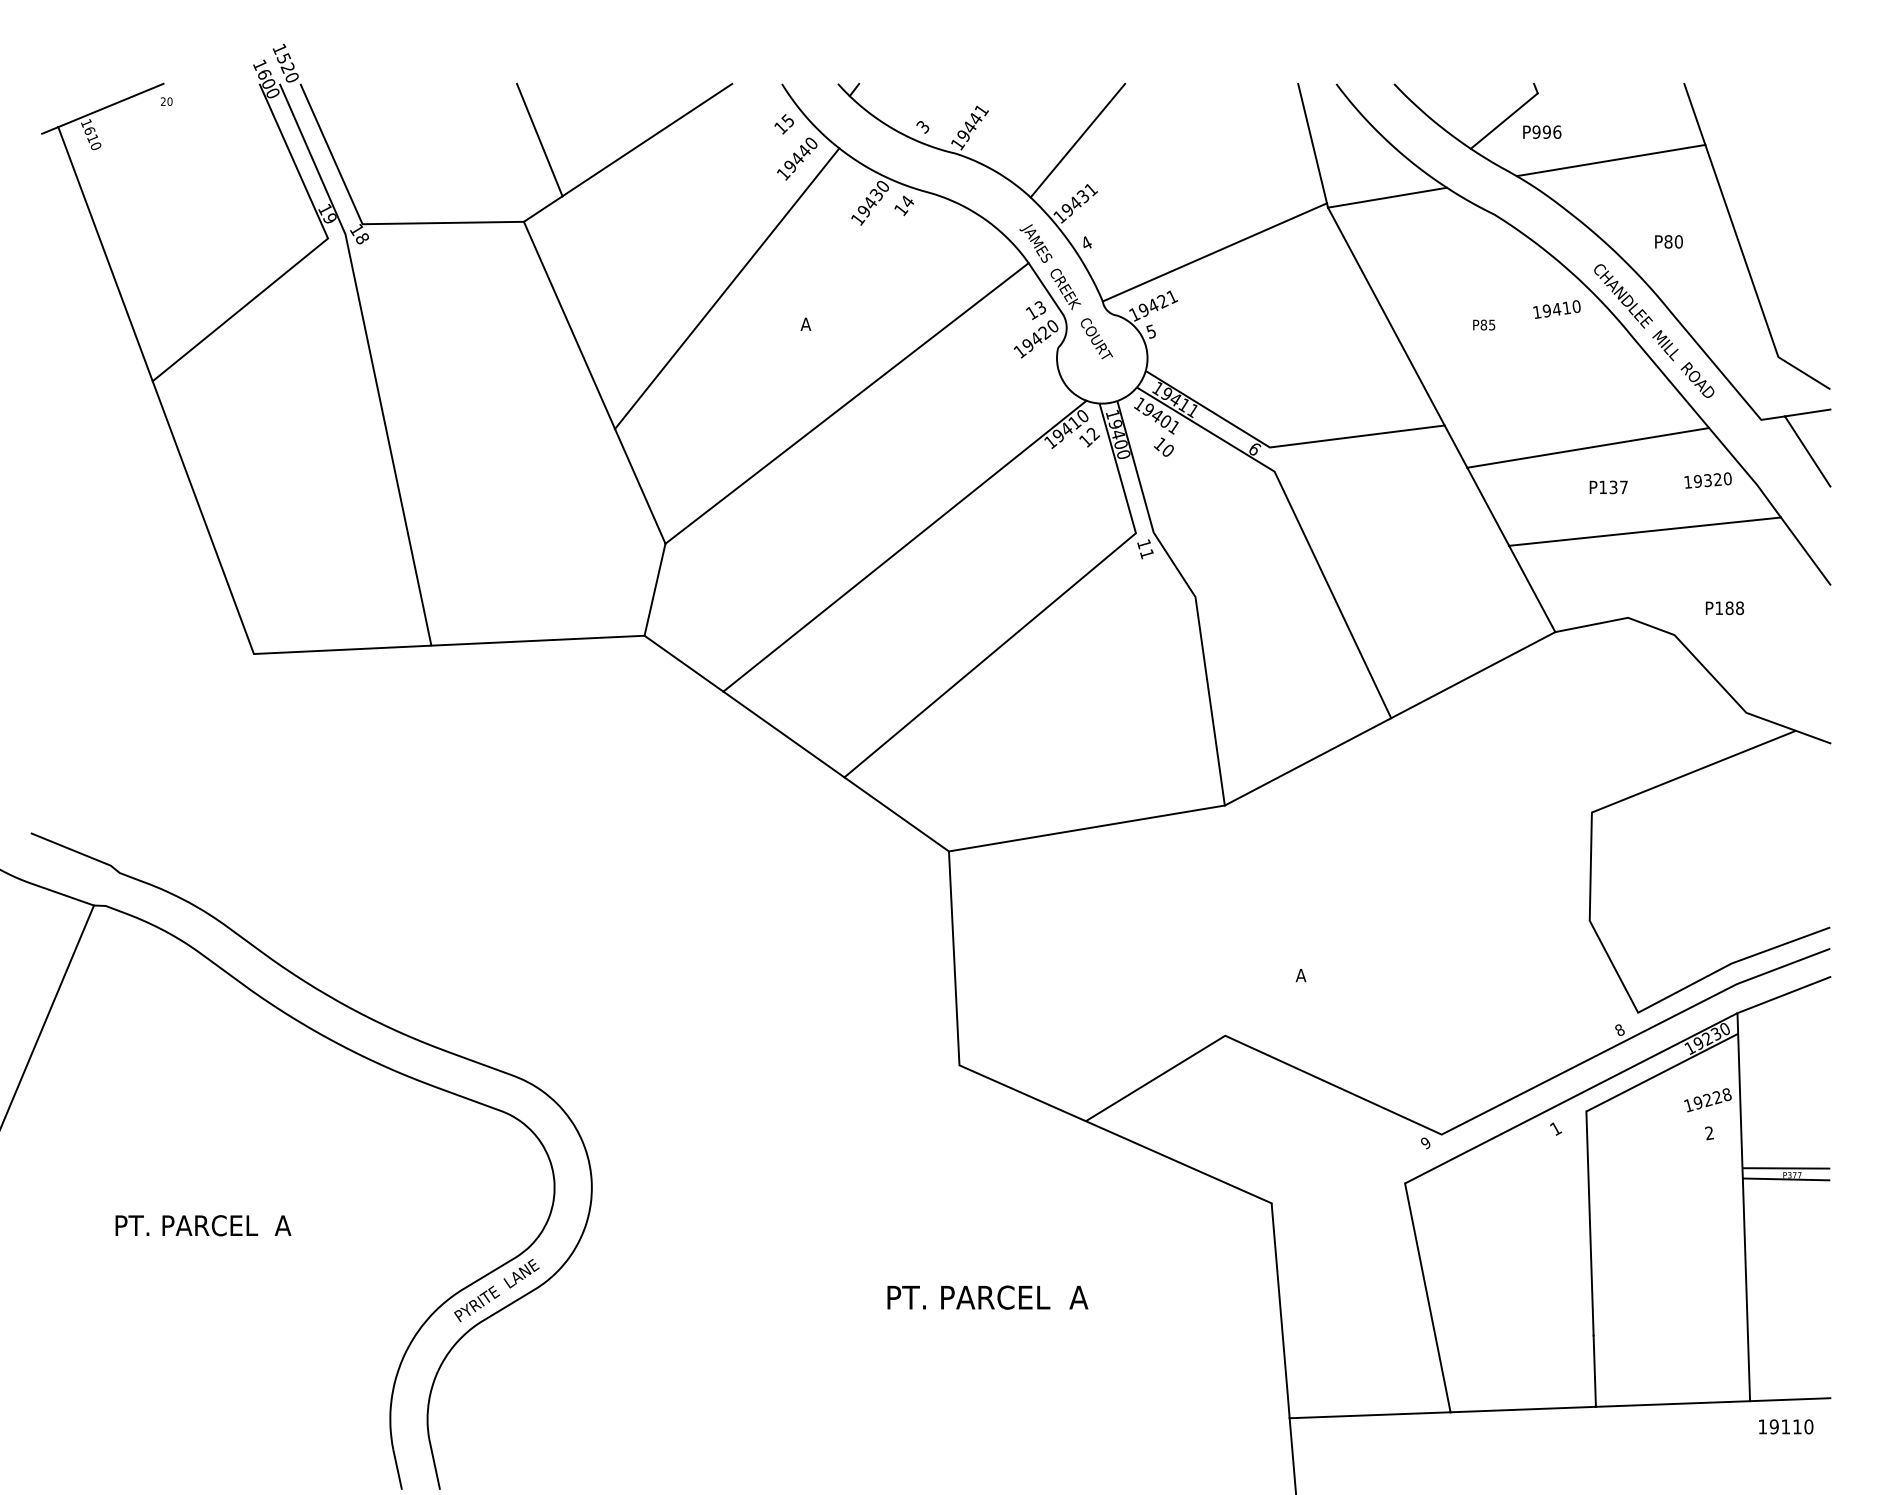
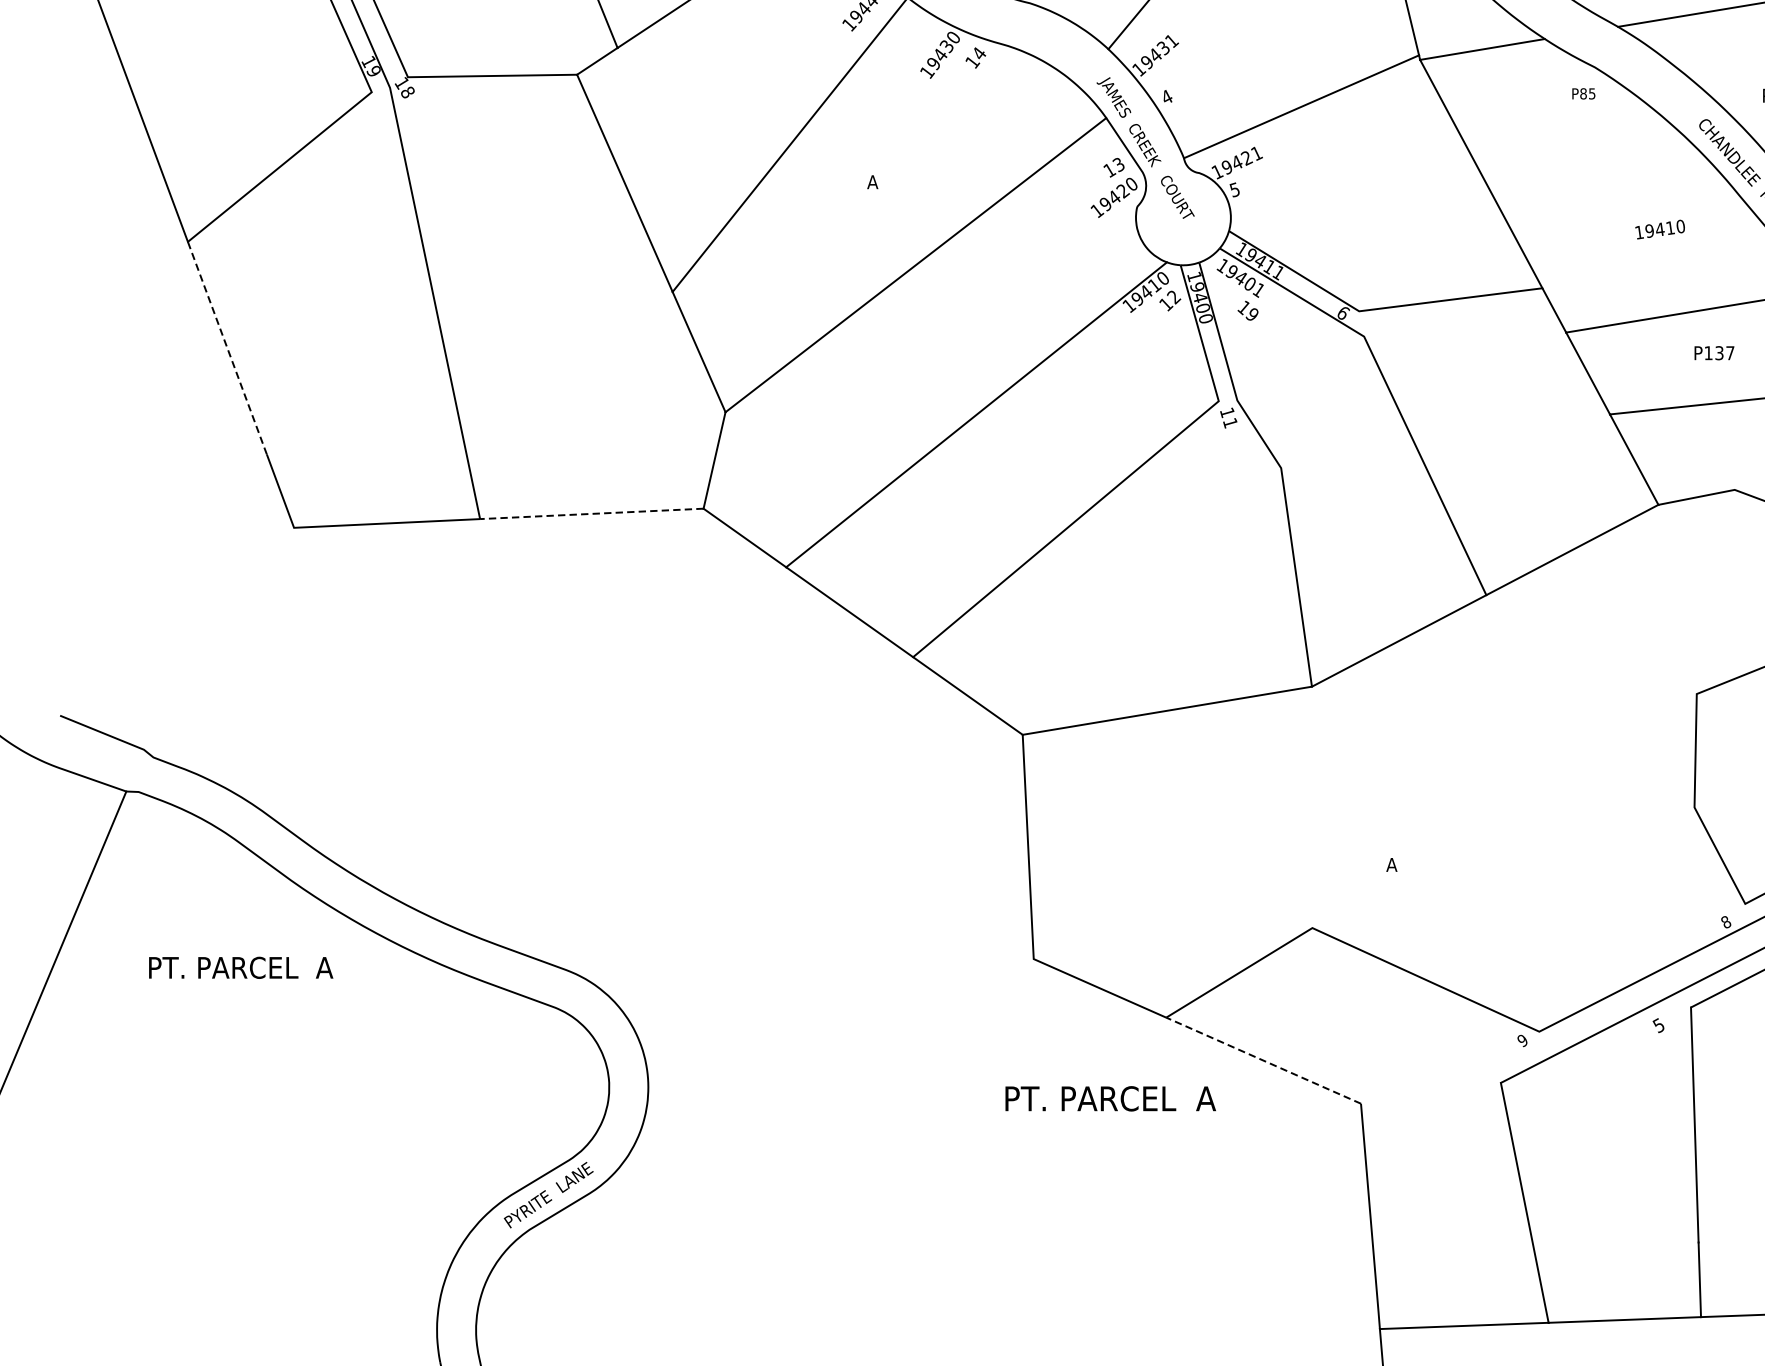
text: (1556, 309) -> (1659, 229), moved
text: (1484, 324) -> (1584, 93), moved
text: (1166, 450) -> (1250, 314), 10 -> 19
line: (190, 482) -> (227, 348), solid -> dashed
line: (537, 640) -> (591, 513), solid -> dashed
text: (1555, 1128) -> (1658, 1025), 1 -> 5
line: (1178, 1162) -> (1263, 1060), solid -> dashed
text: (203, 1225) -> (241, 967), moved
text: (987, 1297) -> (1110, 1098), moved

